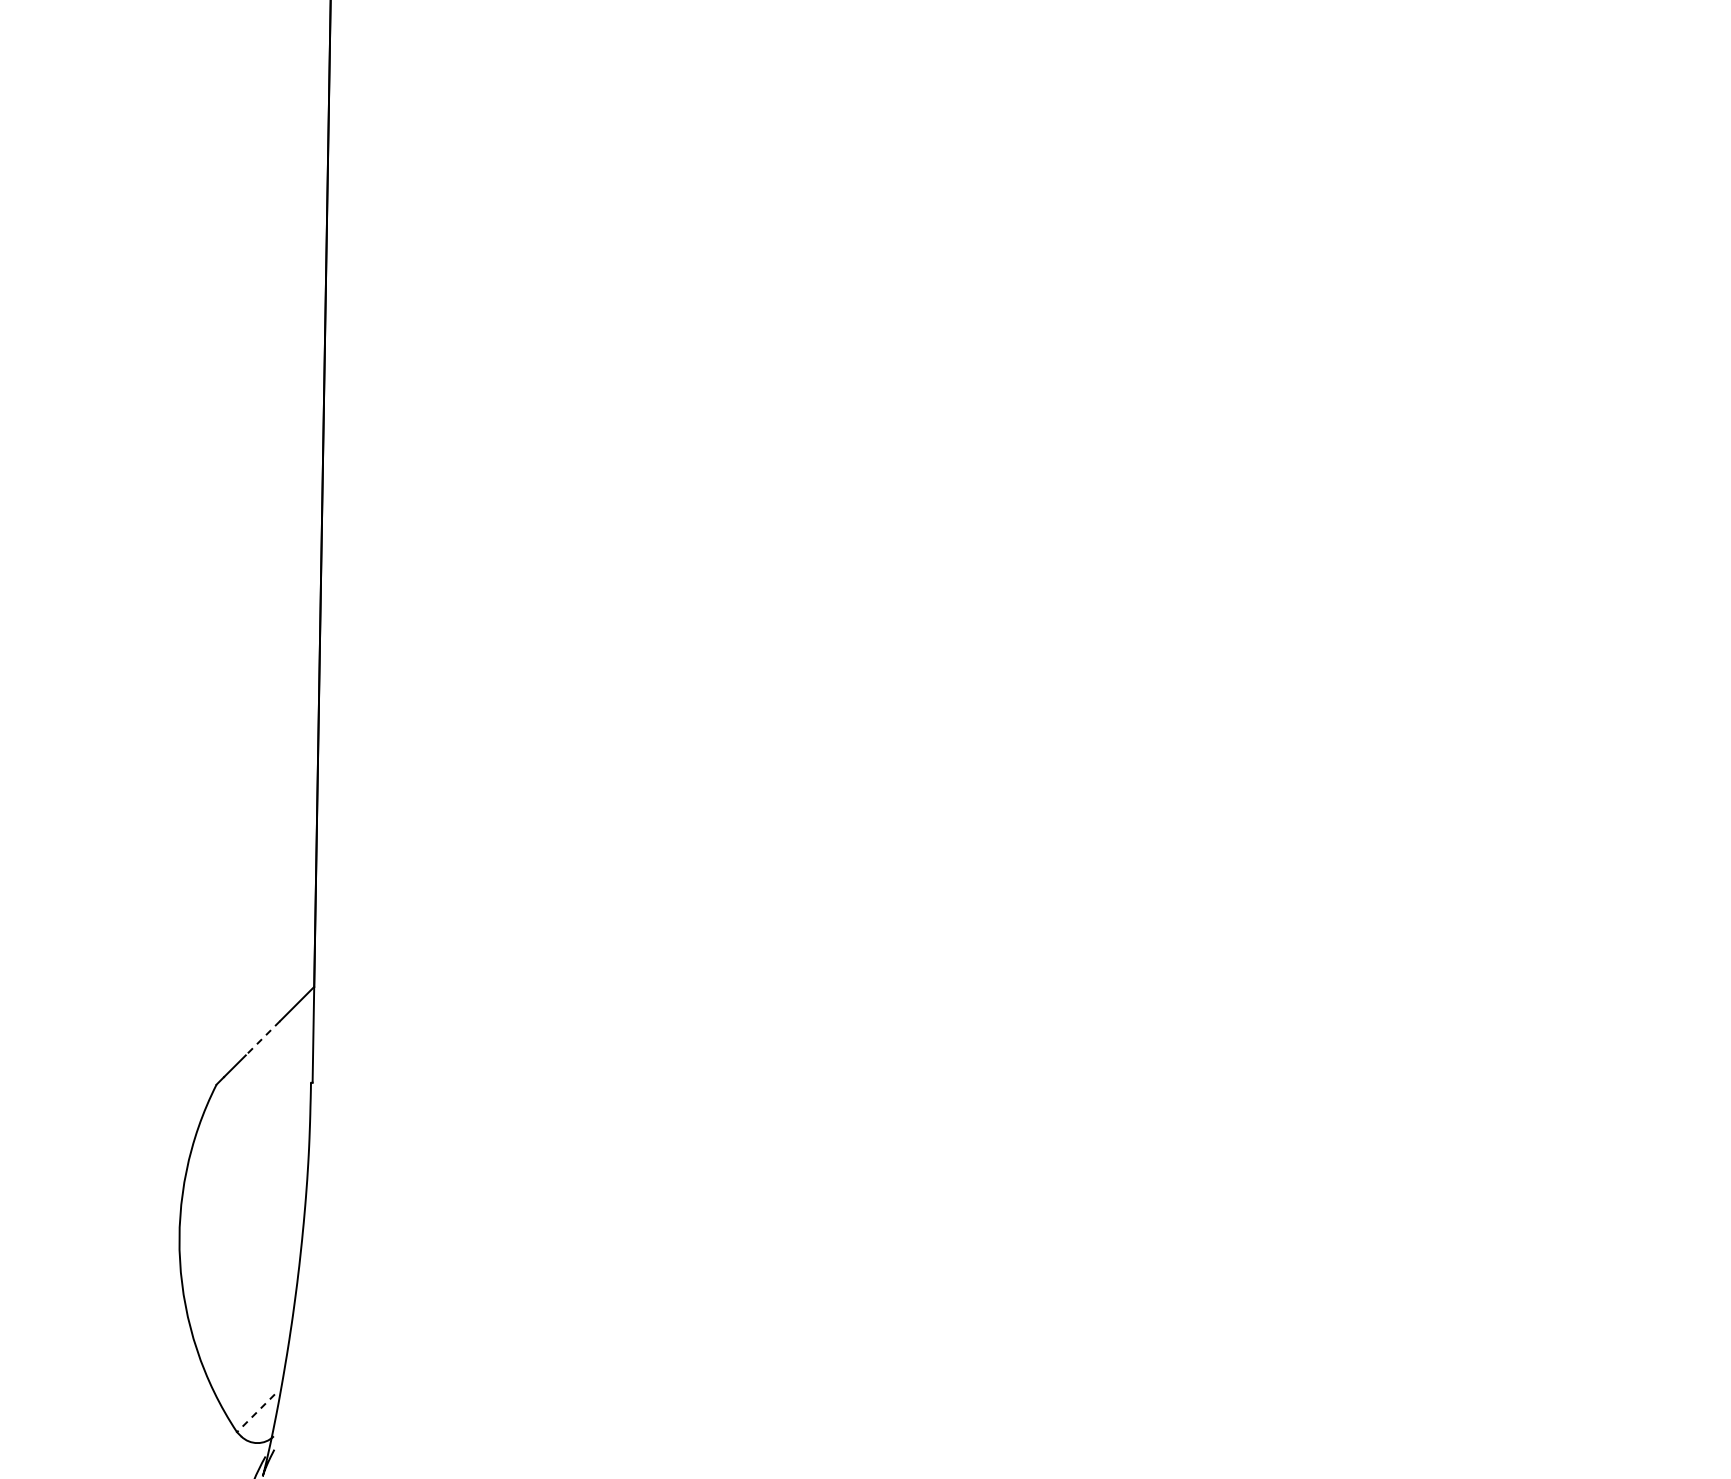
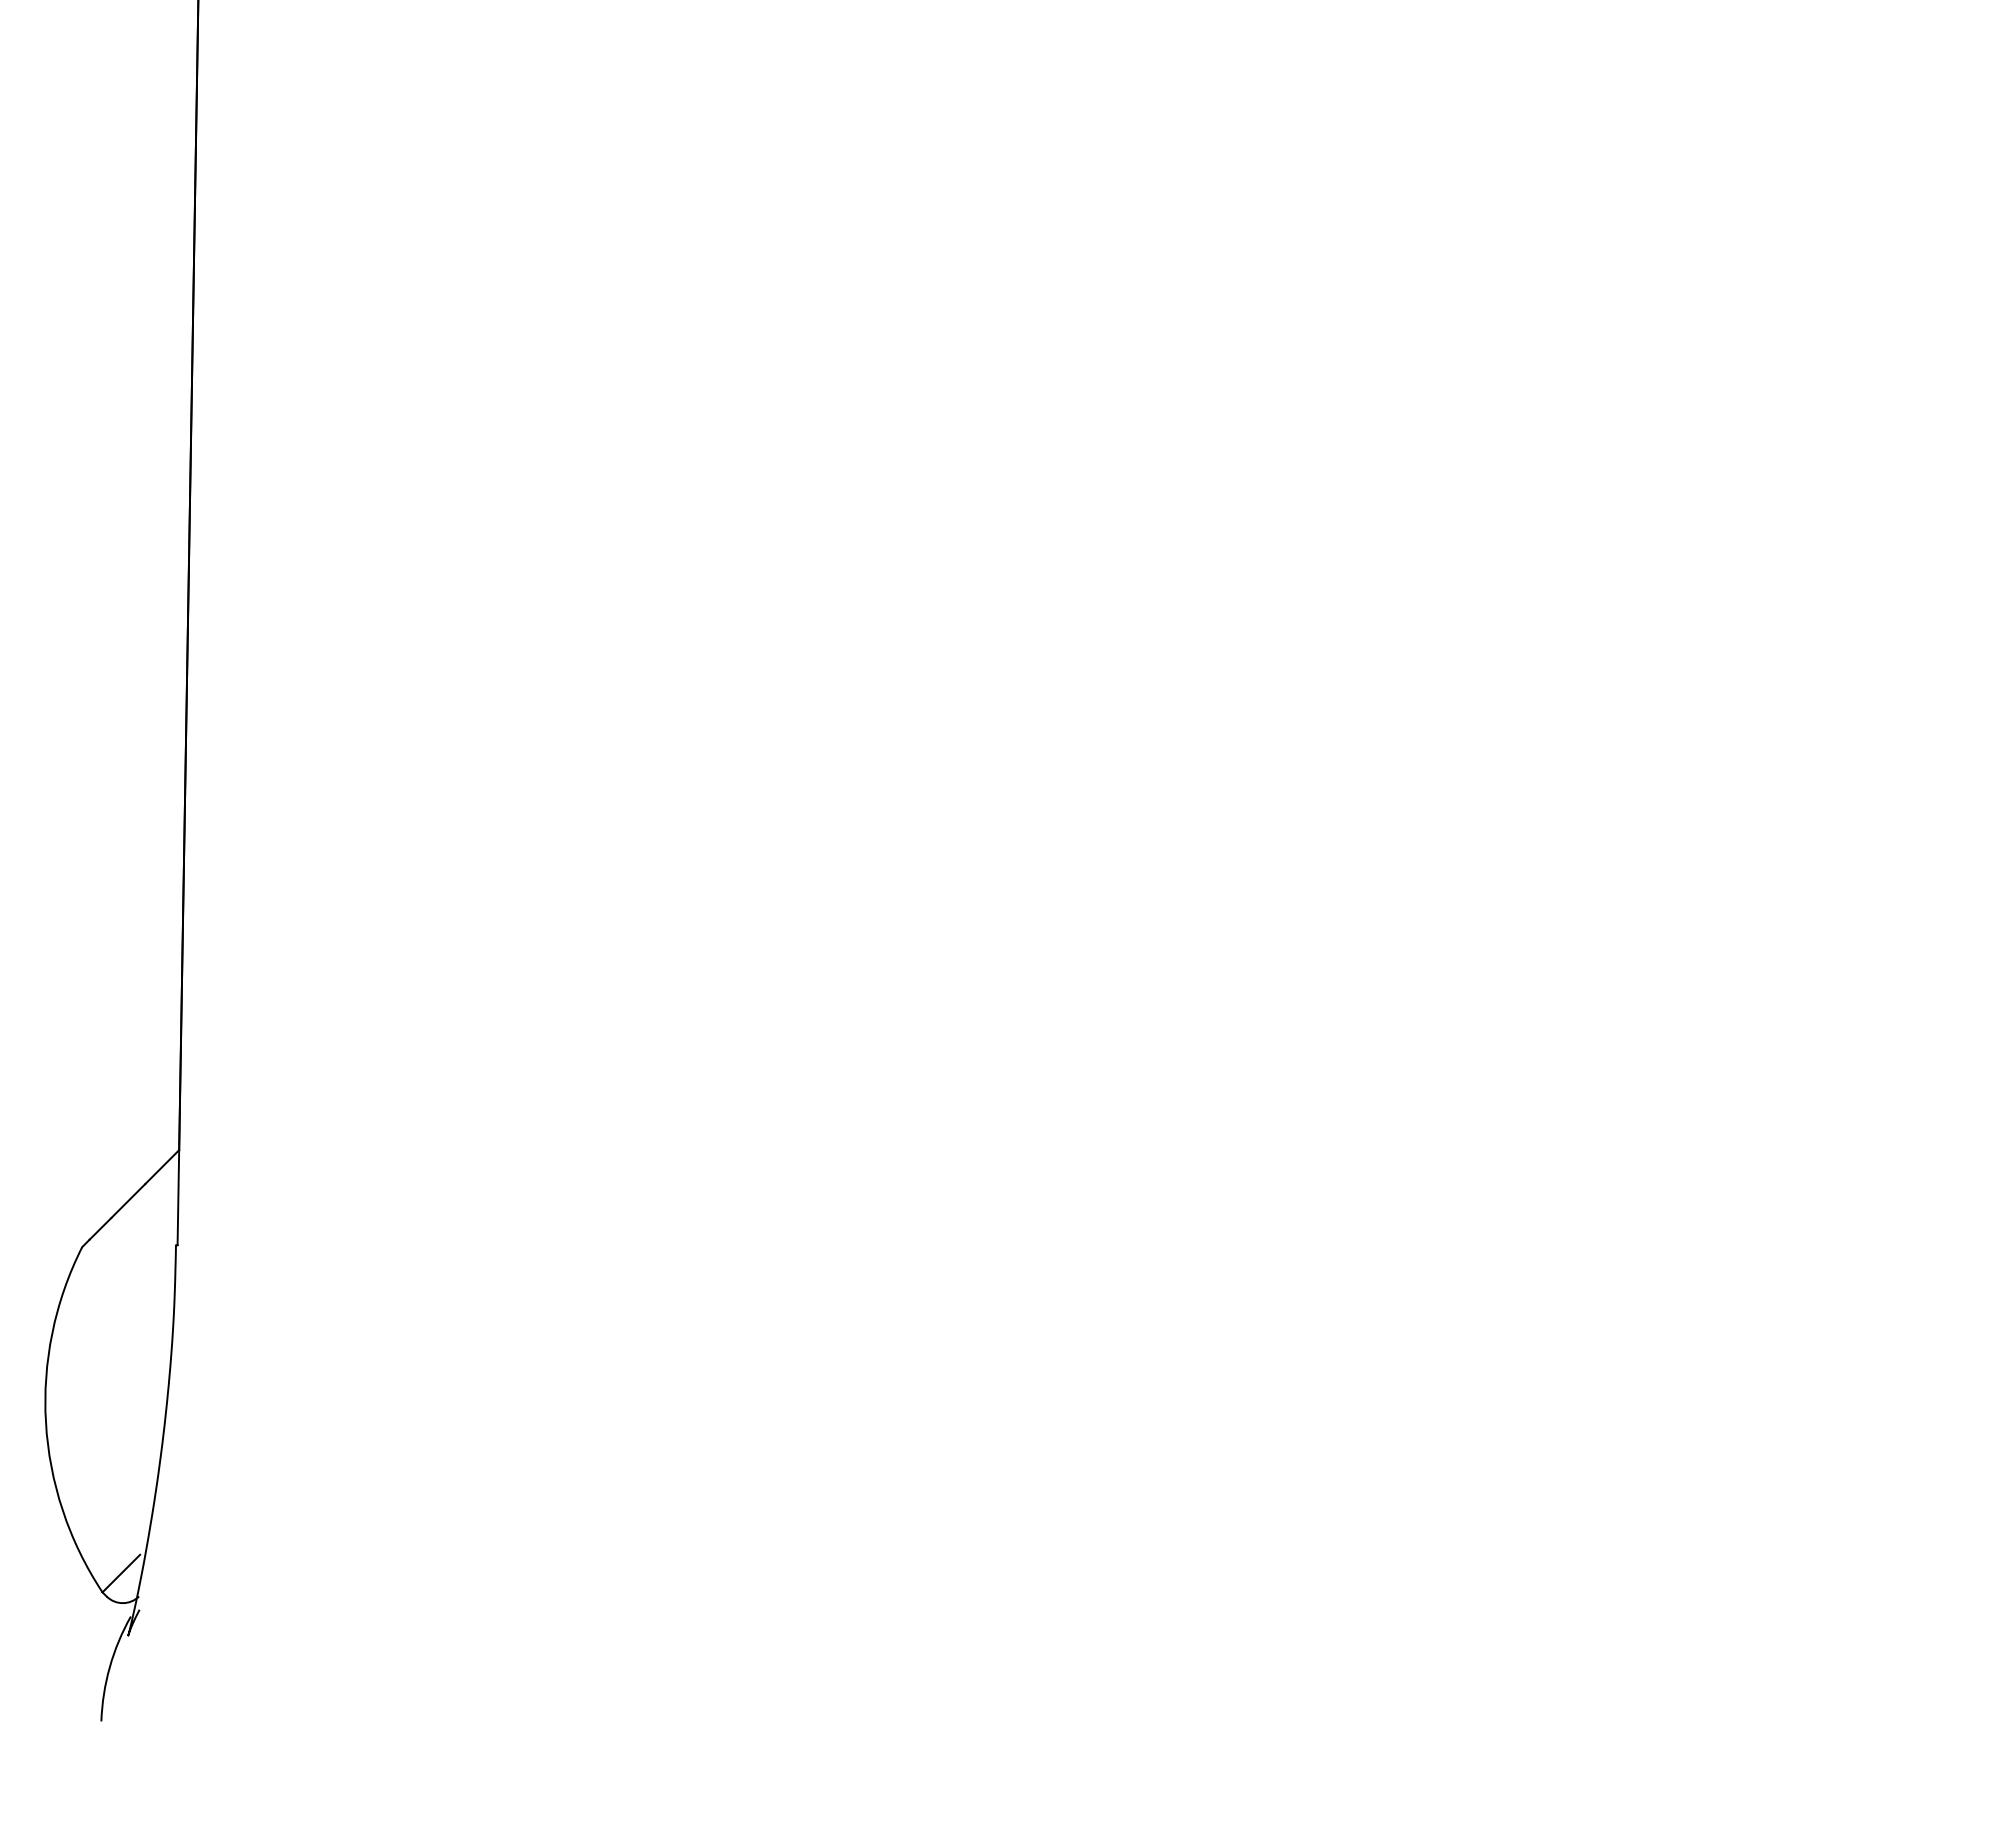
line: (262, 1038) -> (127, 1201), dashed -> solid
line: (256, 1413) -> (121, 1573), dashed -> solid

